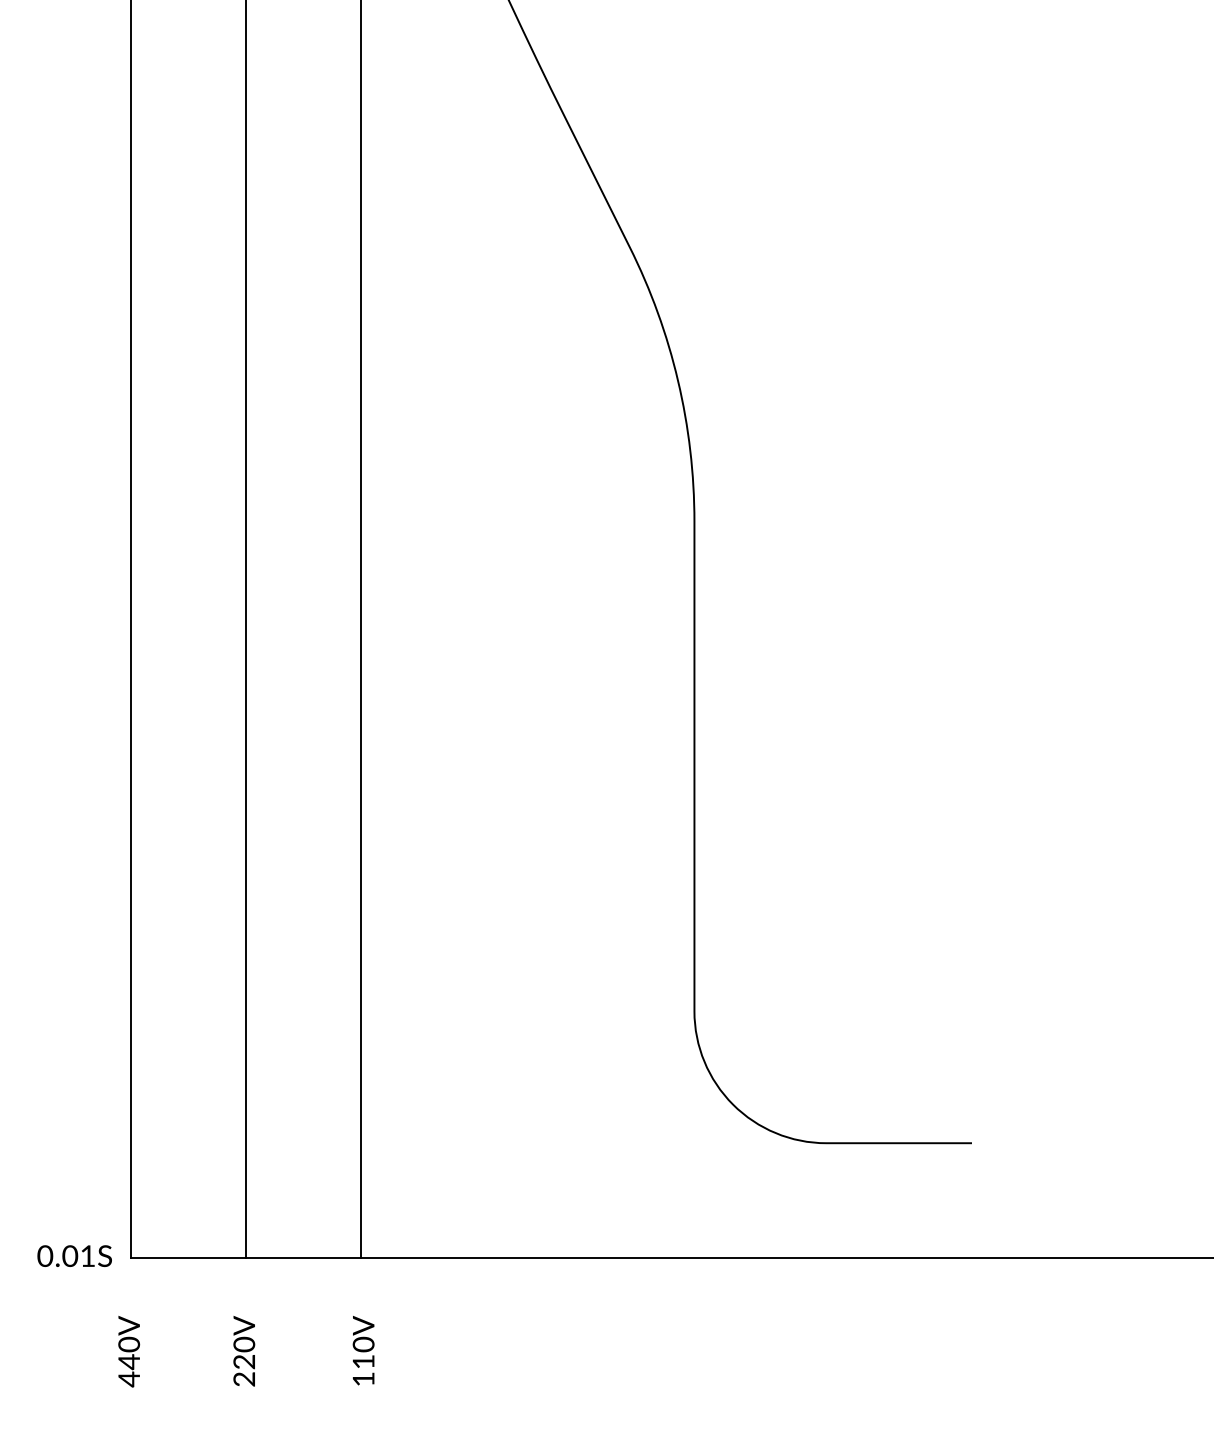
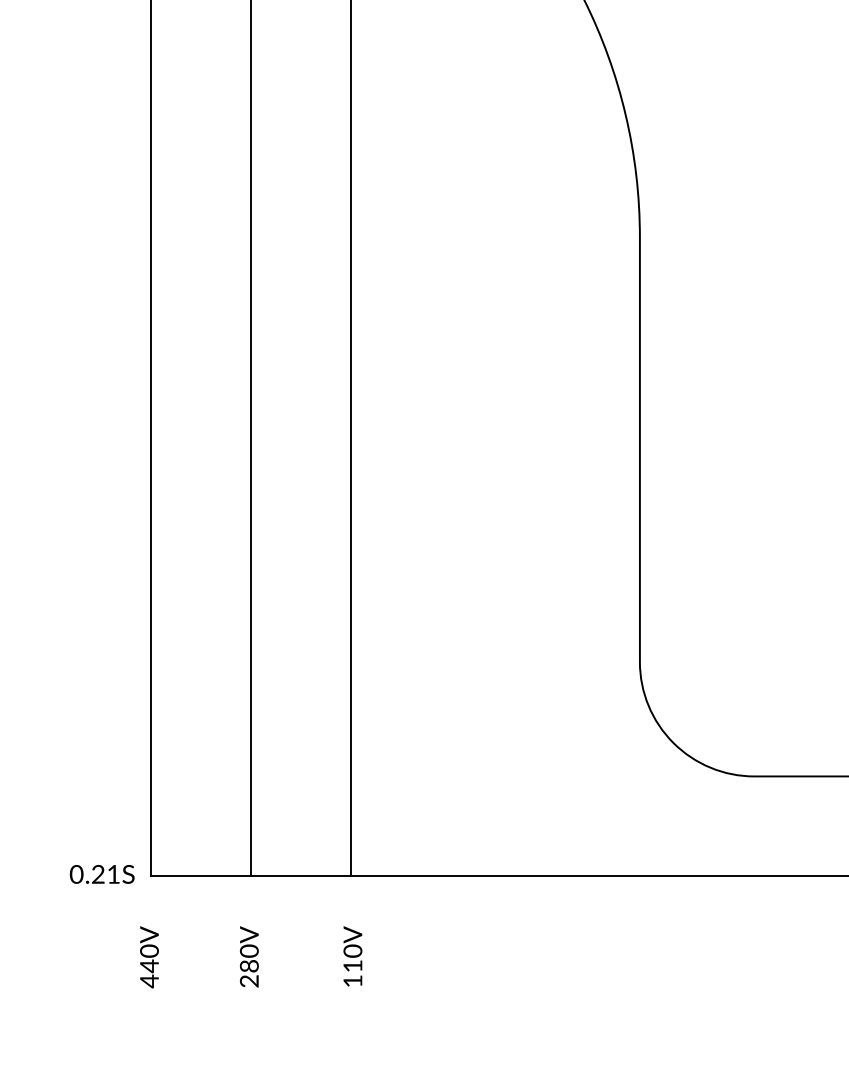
text: (70, 1255) -> (98, 873), 0.01S -> 0.21S
text: (245, 1361) -> (250, 965), 220V -> 280V

